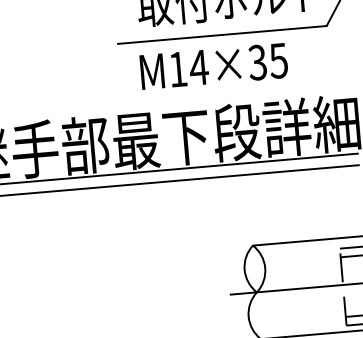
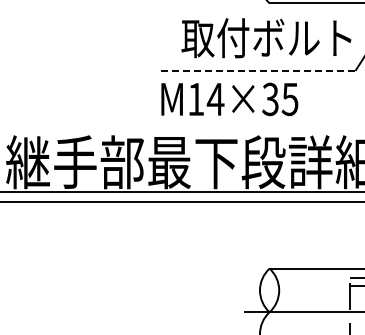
line: (221, 34) -> (257, 70), solid -> dashed
text: (213, 66) -> (229, 99), moved

